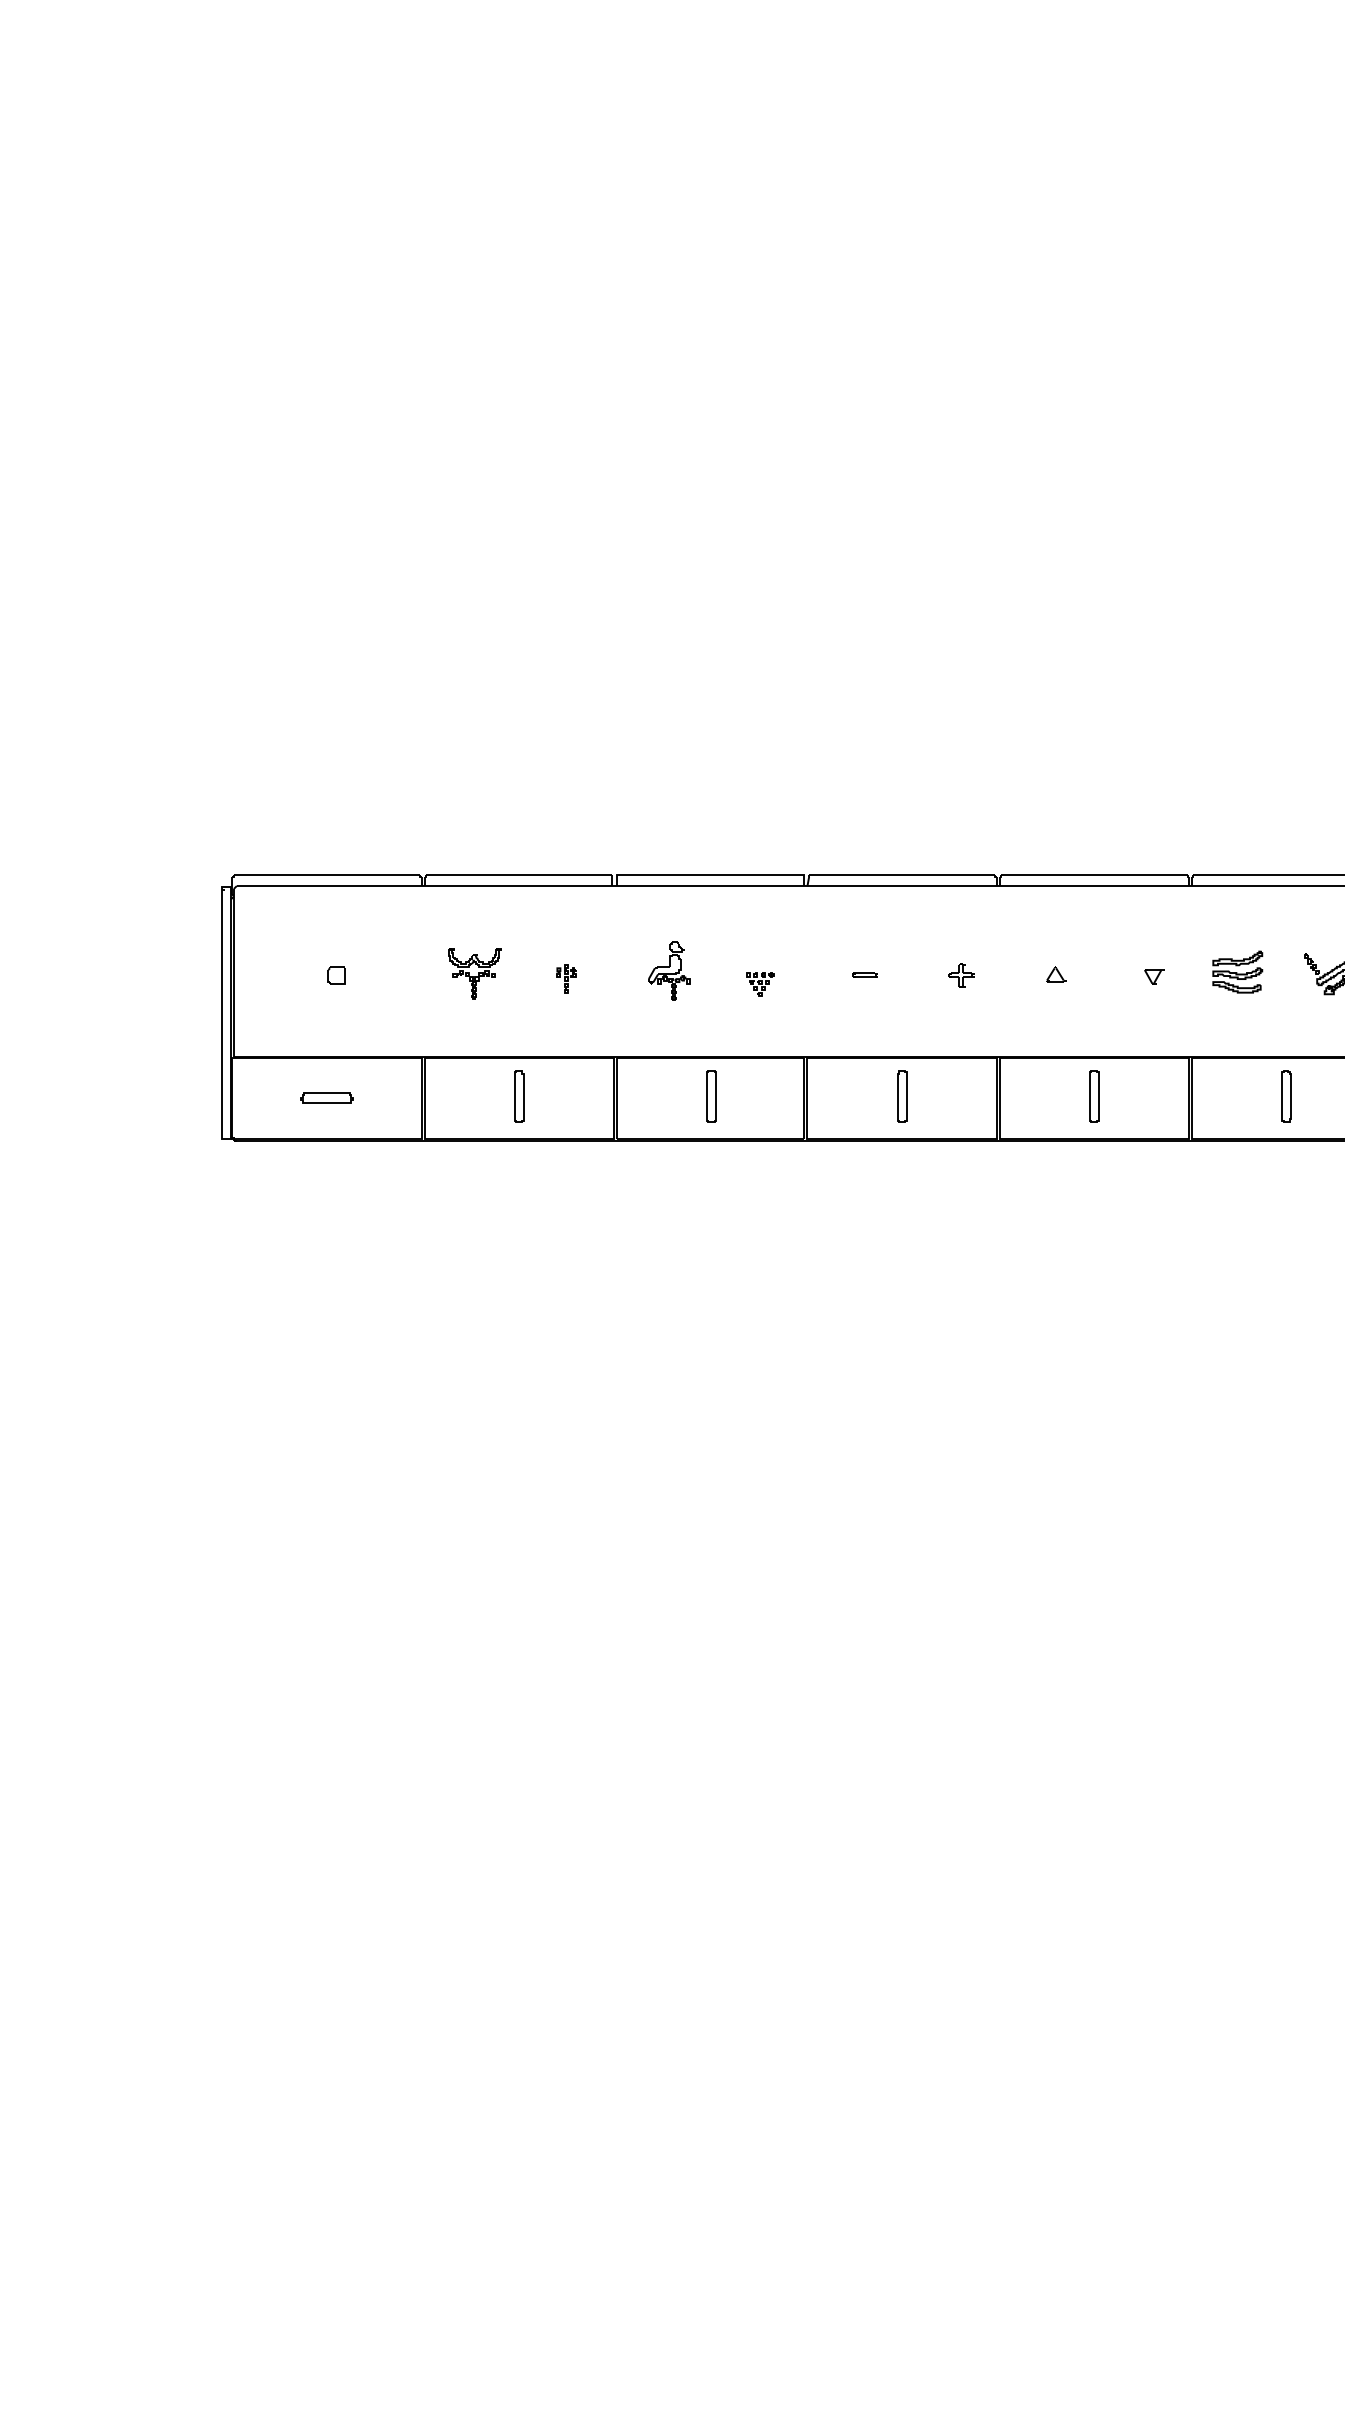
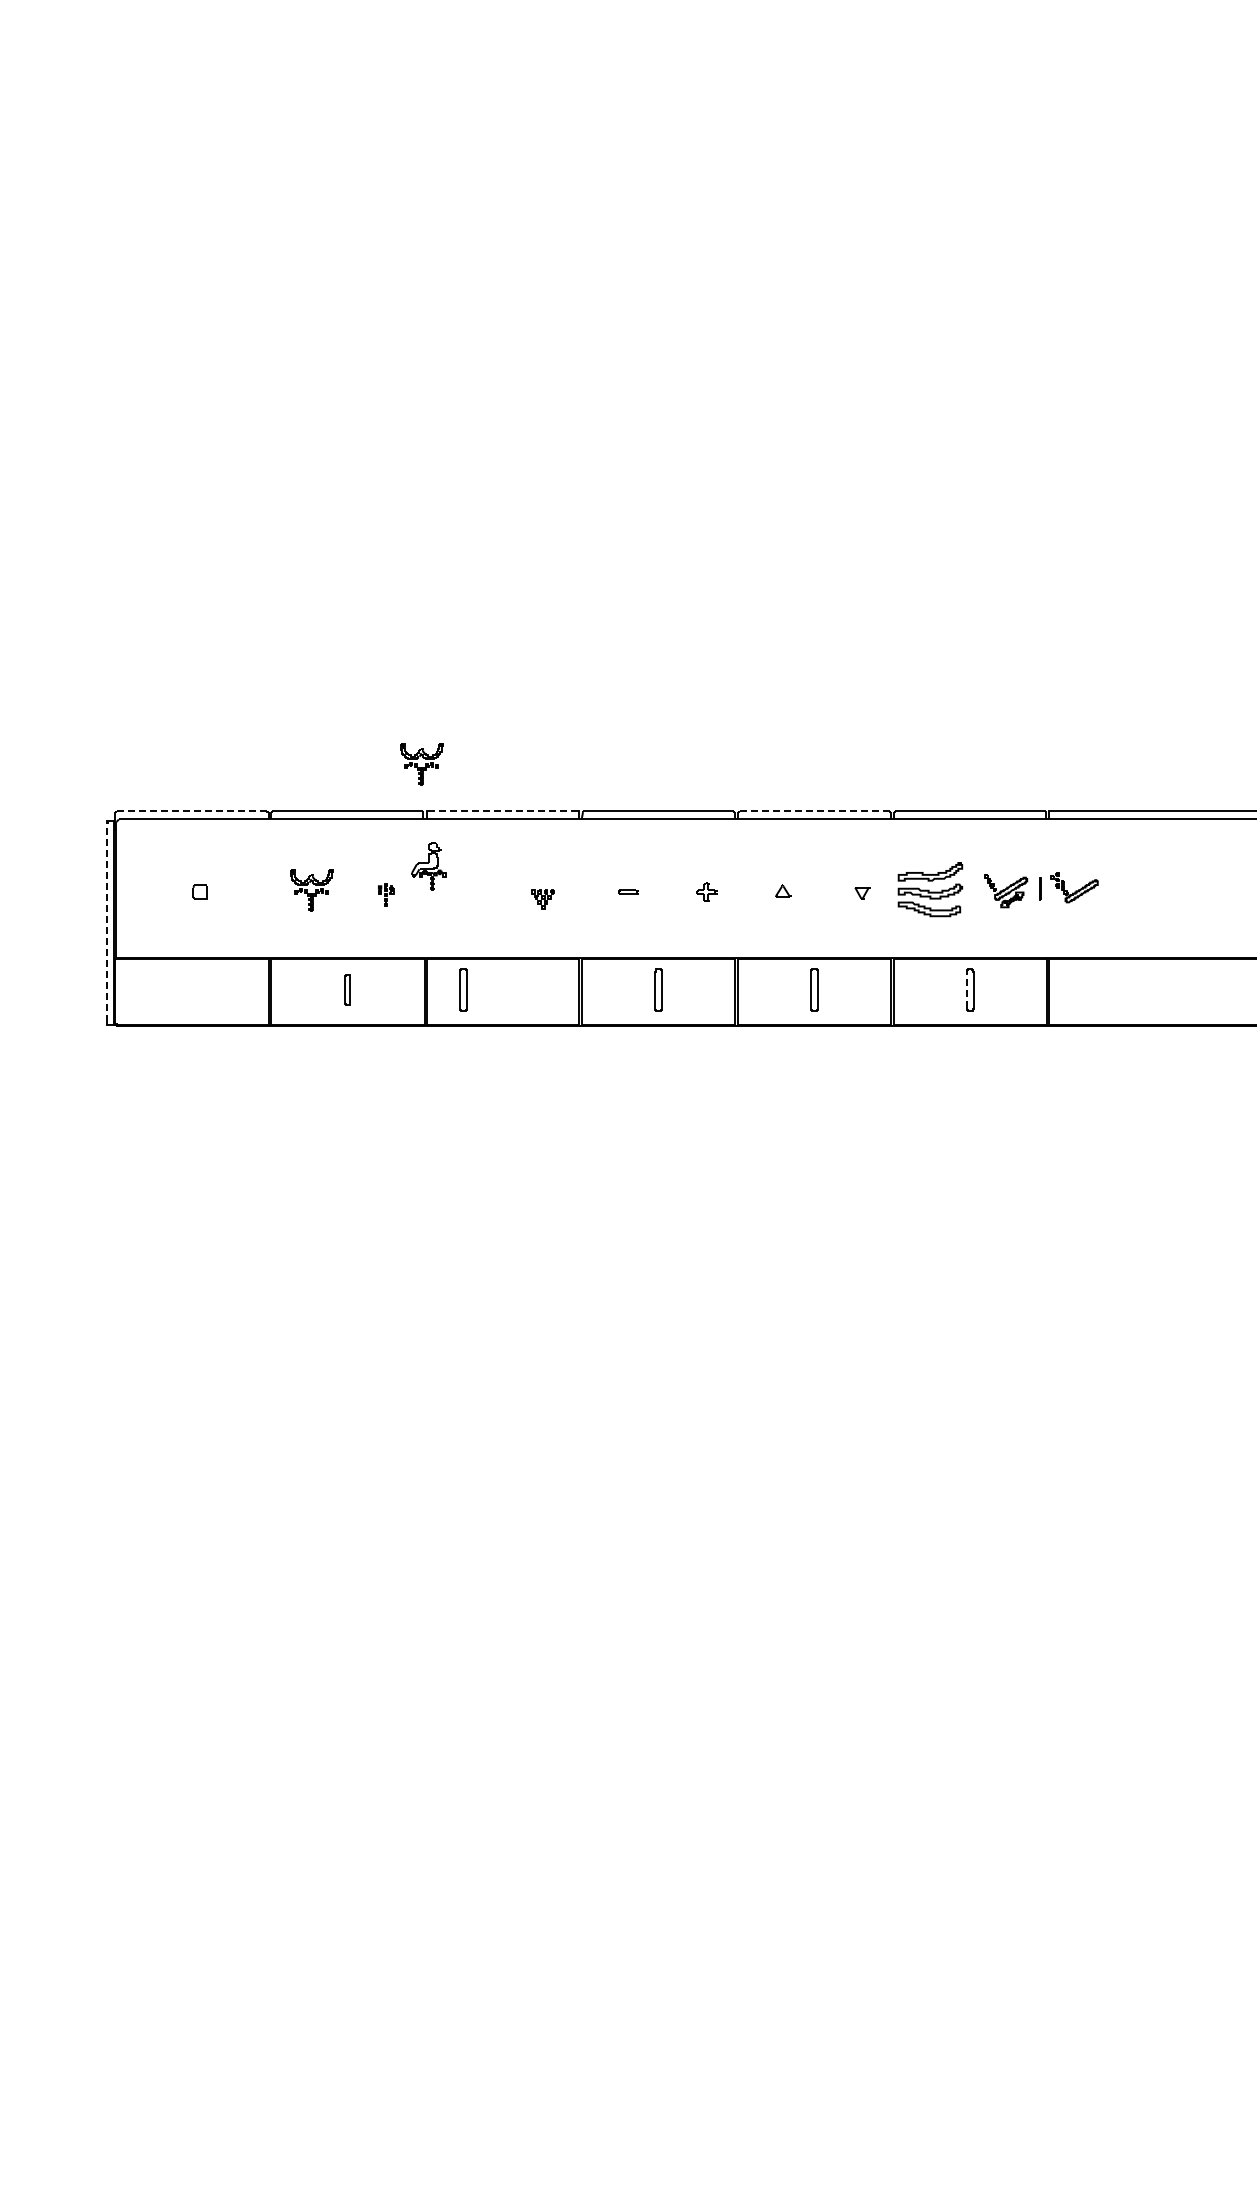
part: (609, 818) -> (421, 764), added
line: (326, 874) -> (191, 810), solid -> dashed
line: (711, 874) -> (503, 810), solid -> dashed
line: (1094, 874) -> (814, 810), solid -> dashed
part: (669, 971) -> (428, 866), moved
part: (1237, 971) -> (930, 888), size x1.6
line: (221, 1012) -> (106, 922), solid -> dashed
part: (518, 1095) -> (347, 989), size x0.7
part: (711, 1095) -> (463, 989), moved
line: (1281, 1095) -> (966, 989), solid -> dashed
part: (326, 1098) -> (191, 991), removed

